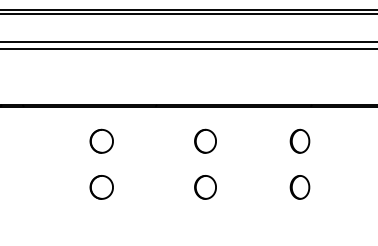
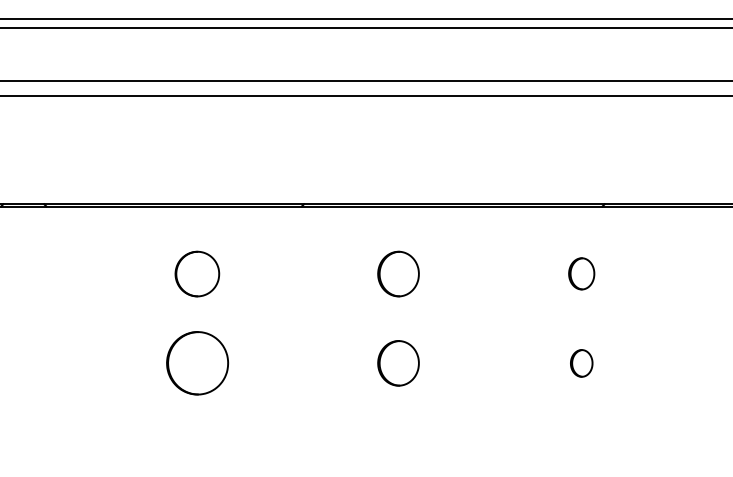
part: (299, 140) -> (580, 272), size x0.7
part: (101, 187) -> (196, 363), size x1.4
part: (299, 187) -> (580, 363), size x0.6

